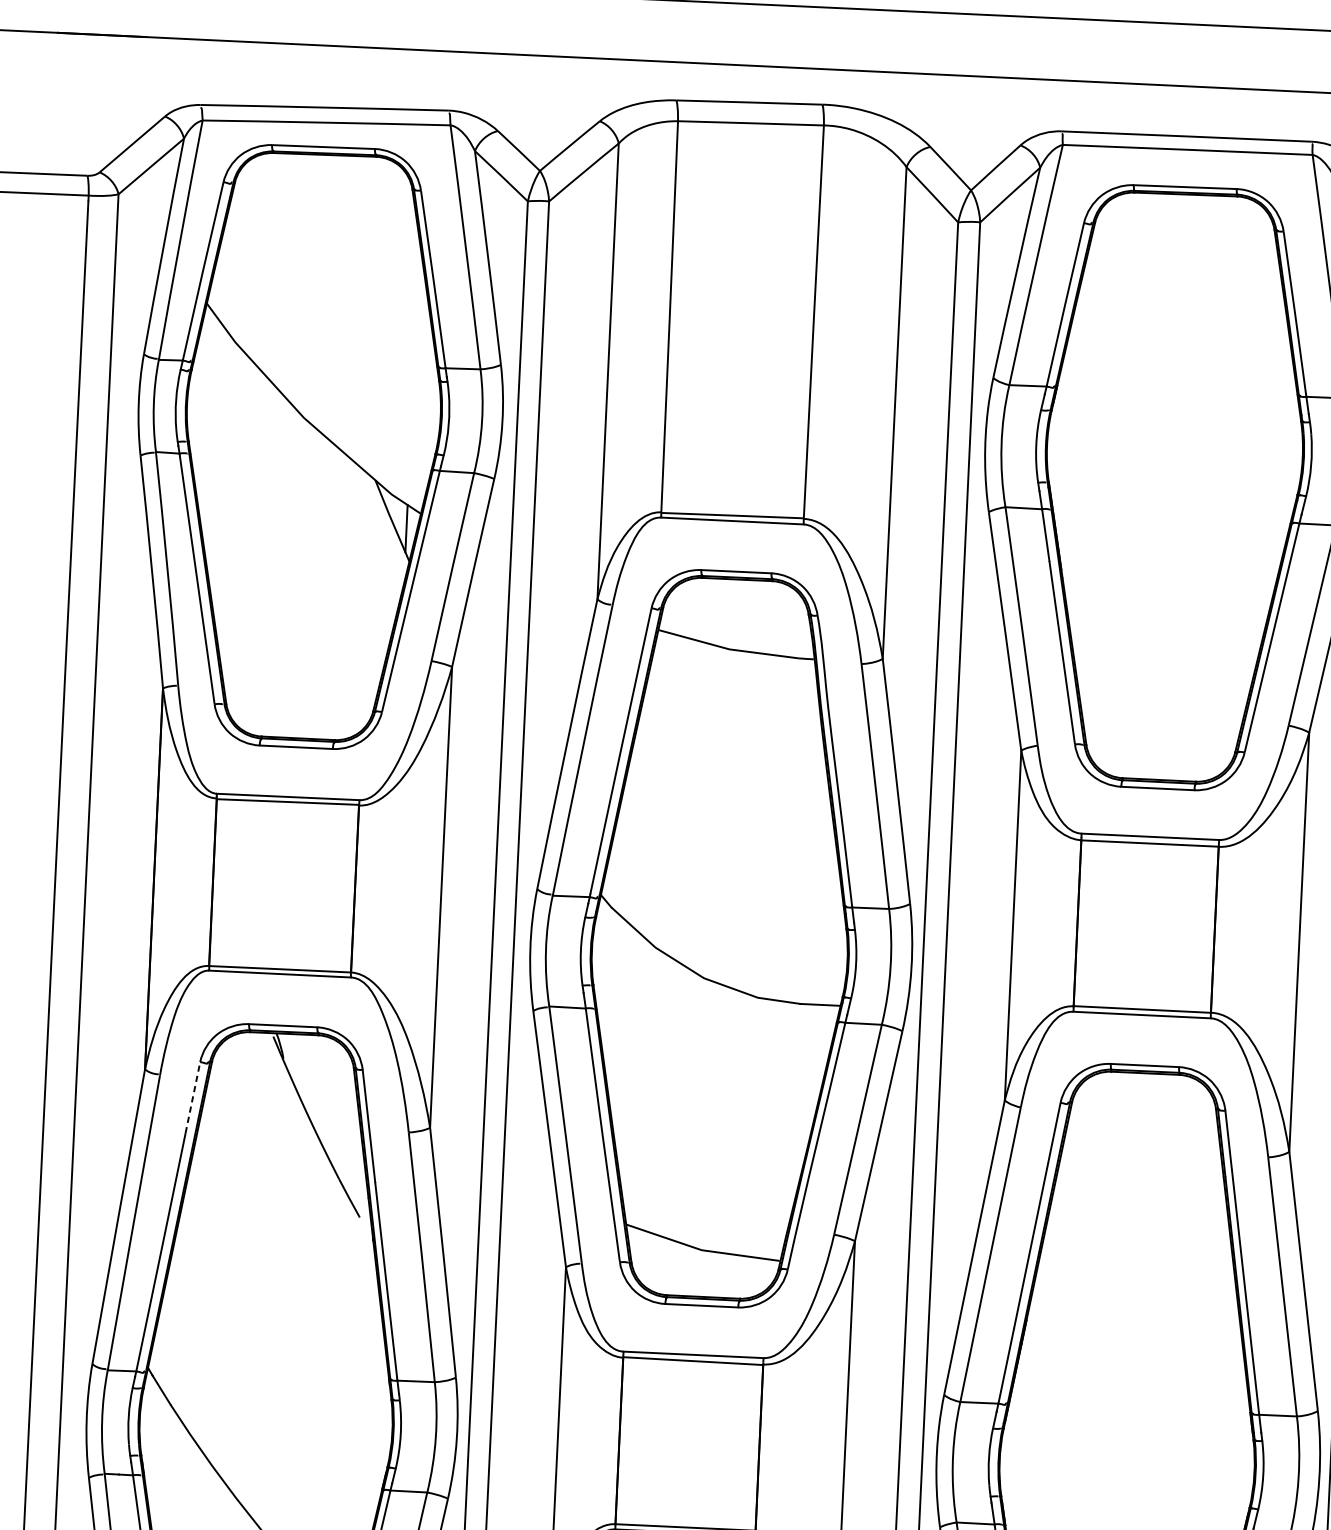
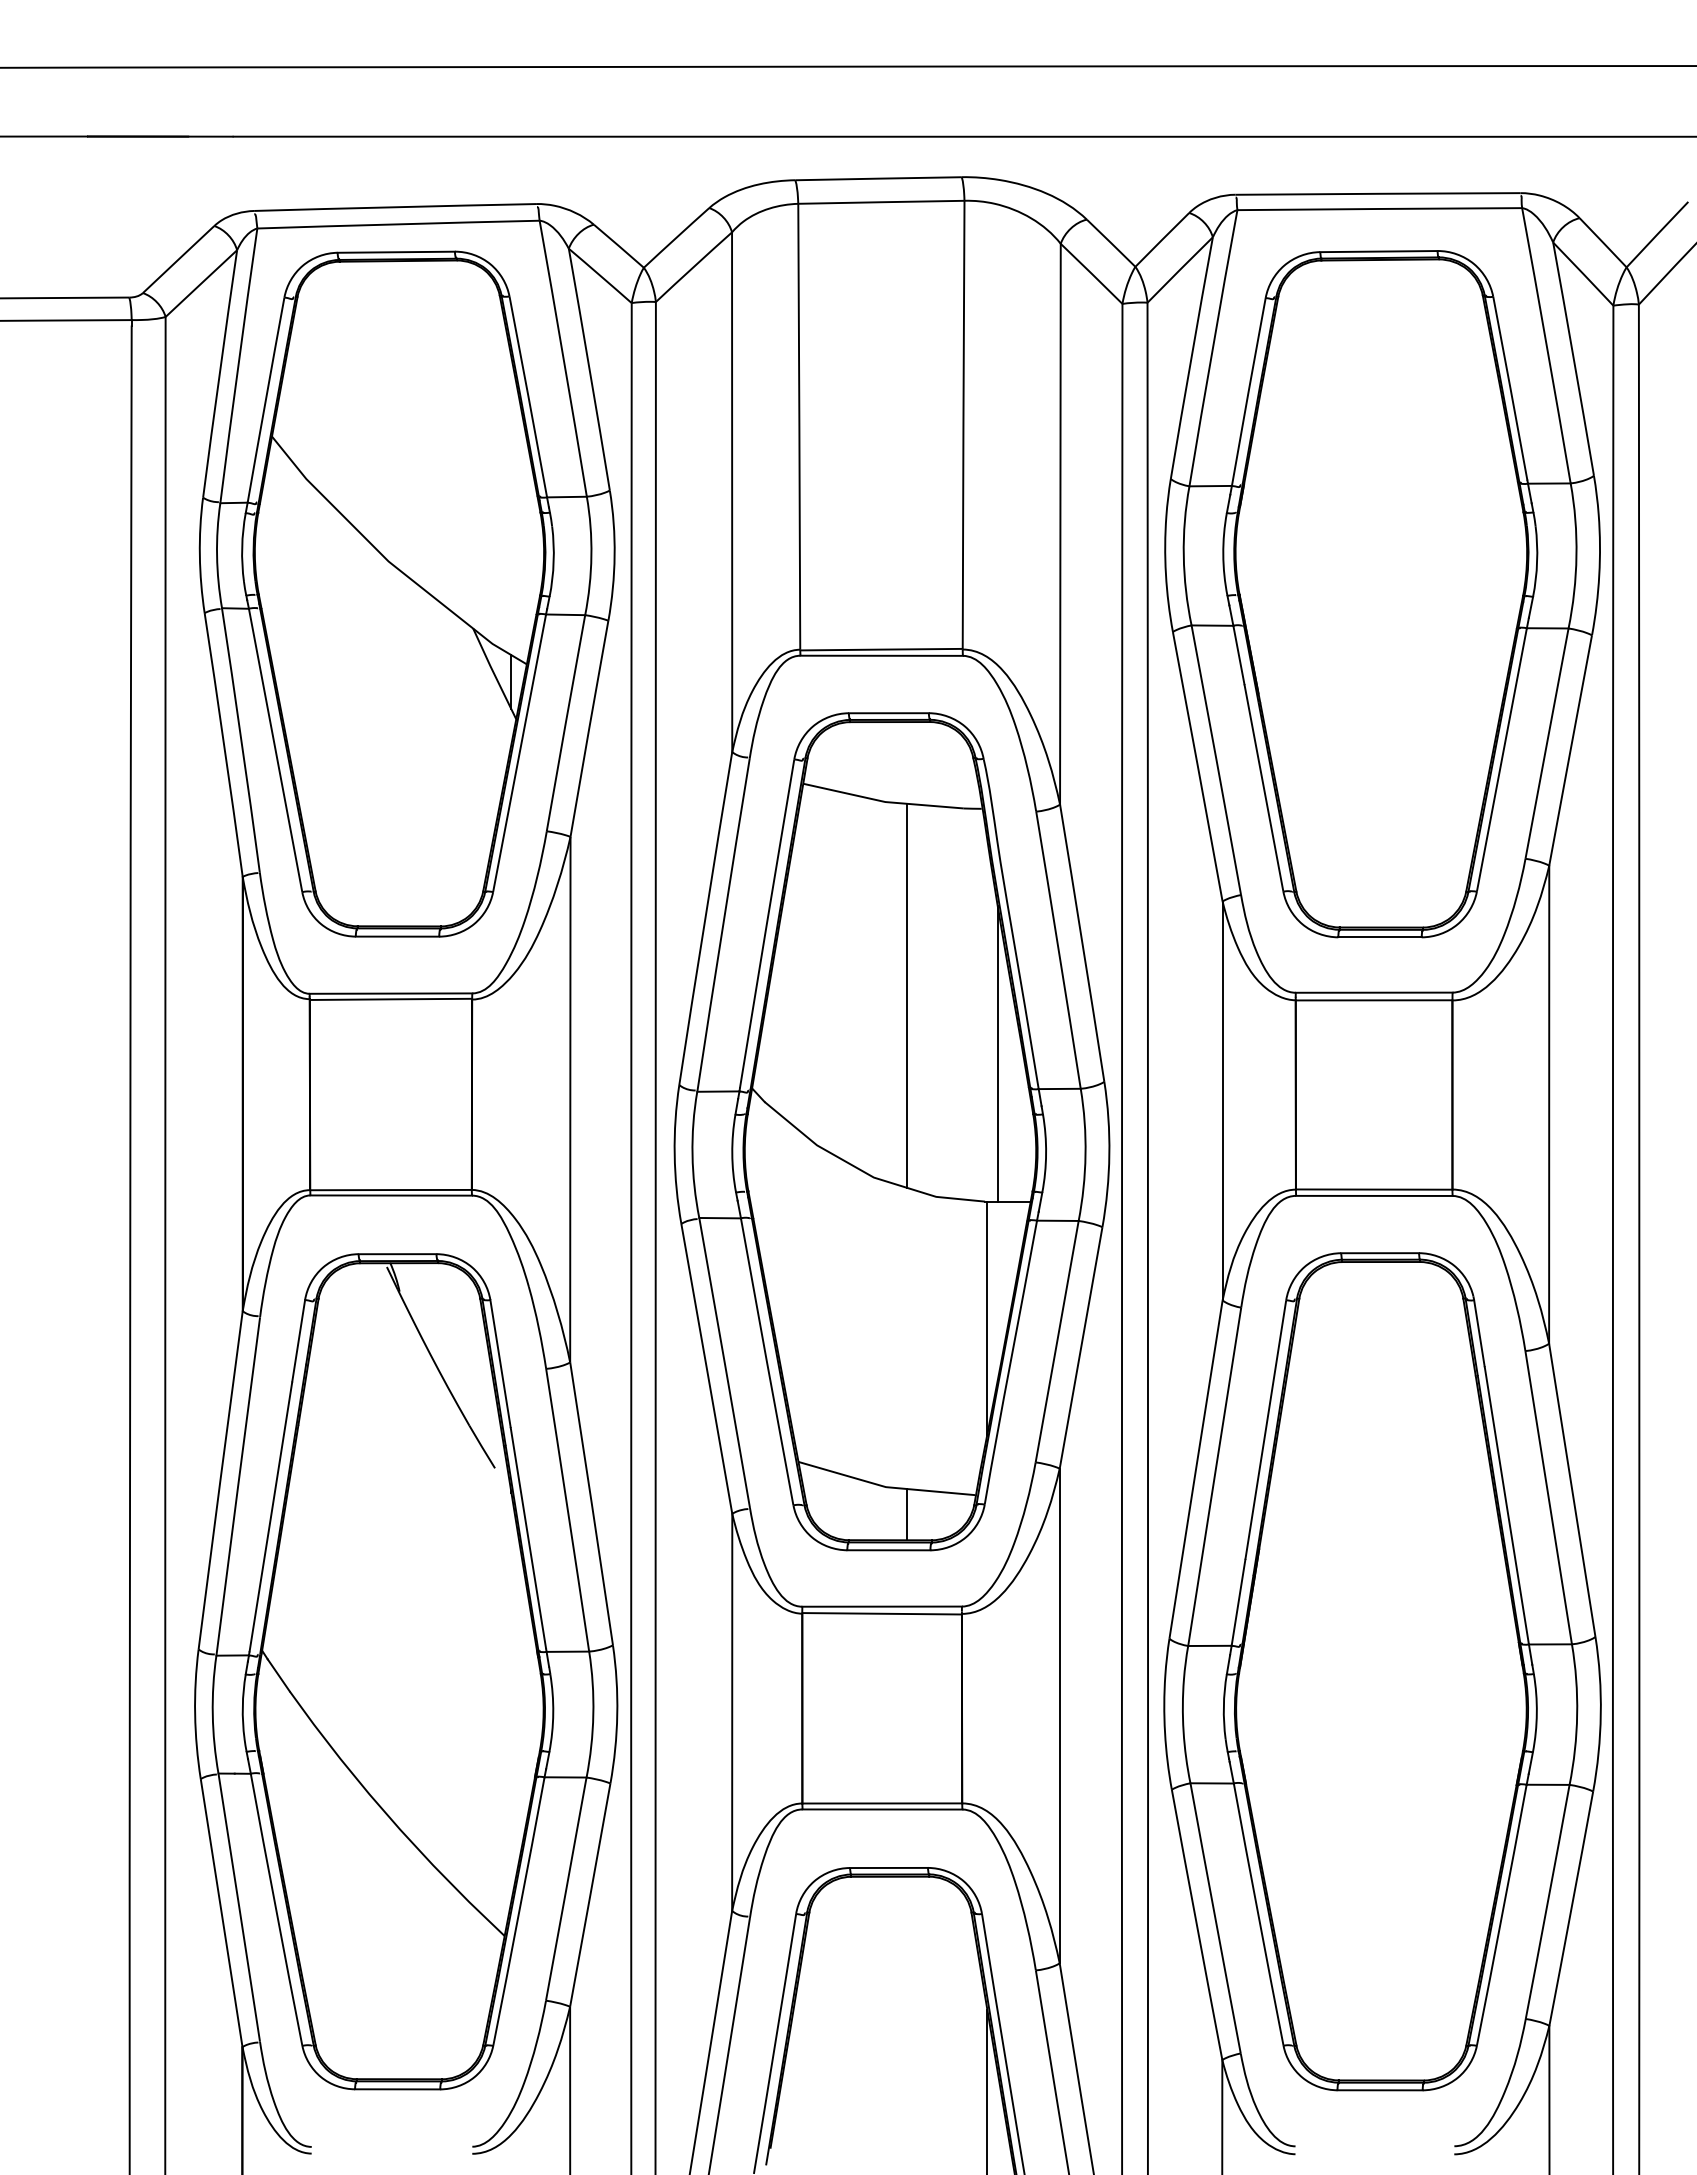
line: (740, 819) -> (906, 995), added
line: (817, 874) -> (997, 1053), added
line: (192, 1097) -> (298, 1340), dashed -> solid
line: (797, 1106) -> (987, 1318), added
line: (718, 1275) -> (906, 1514), added

